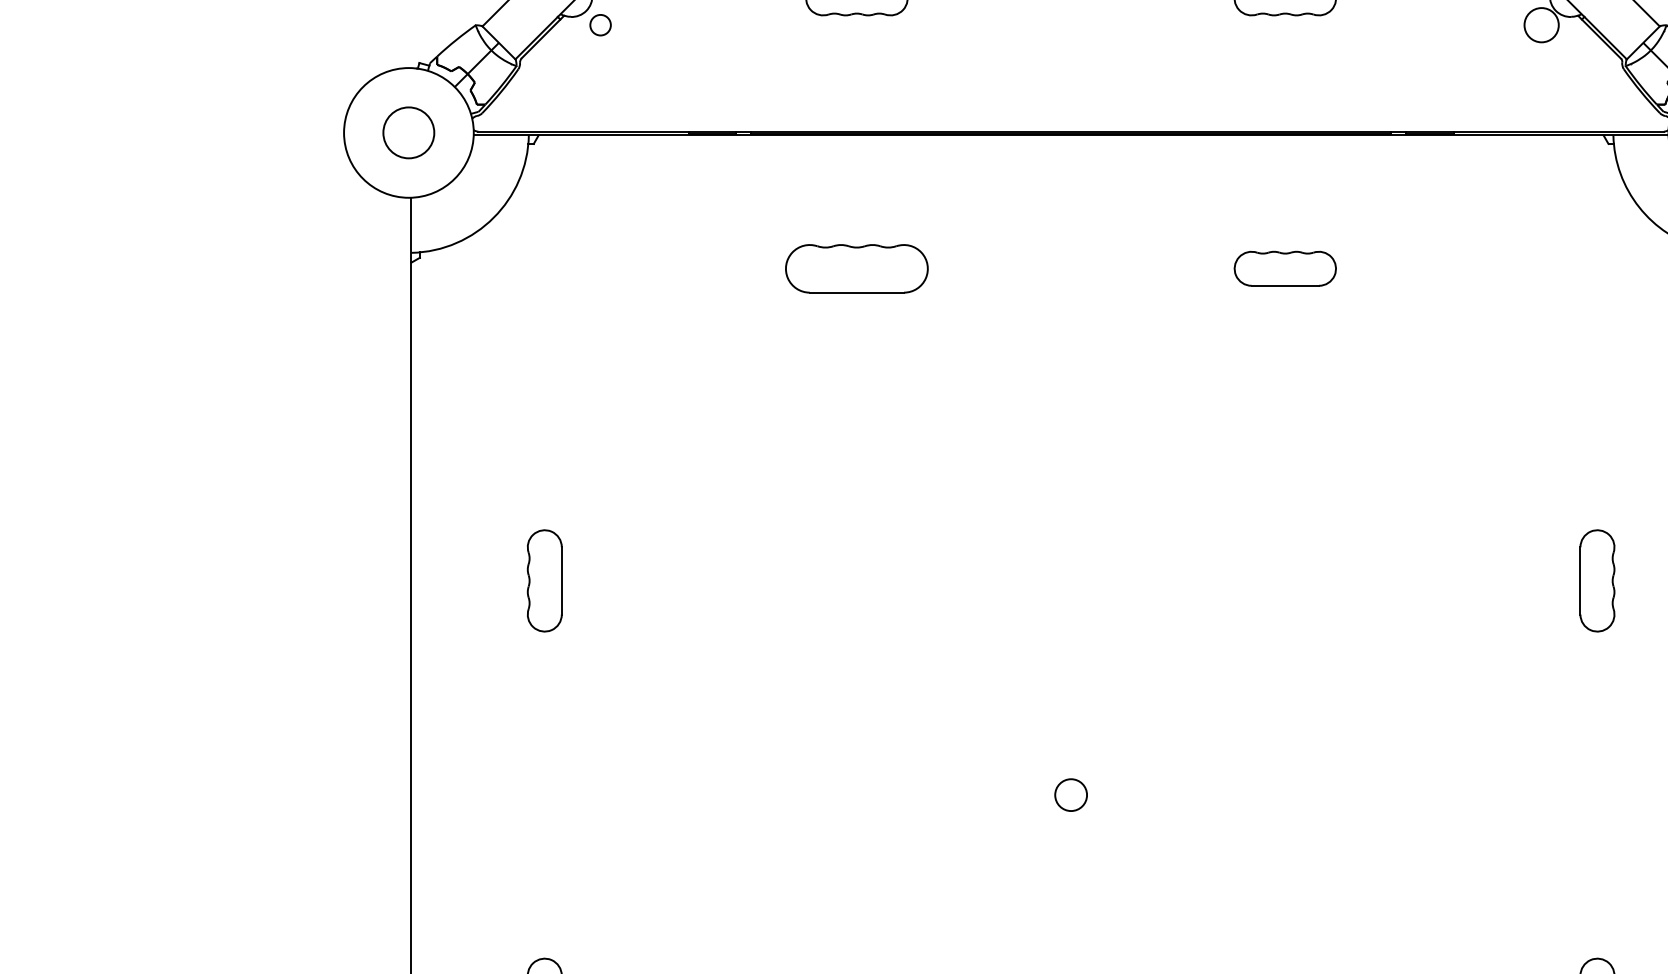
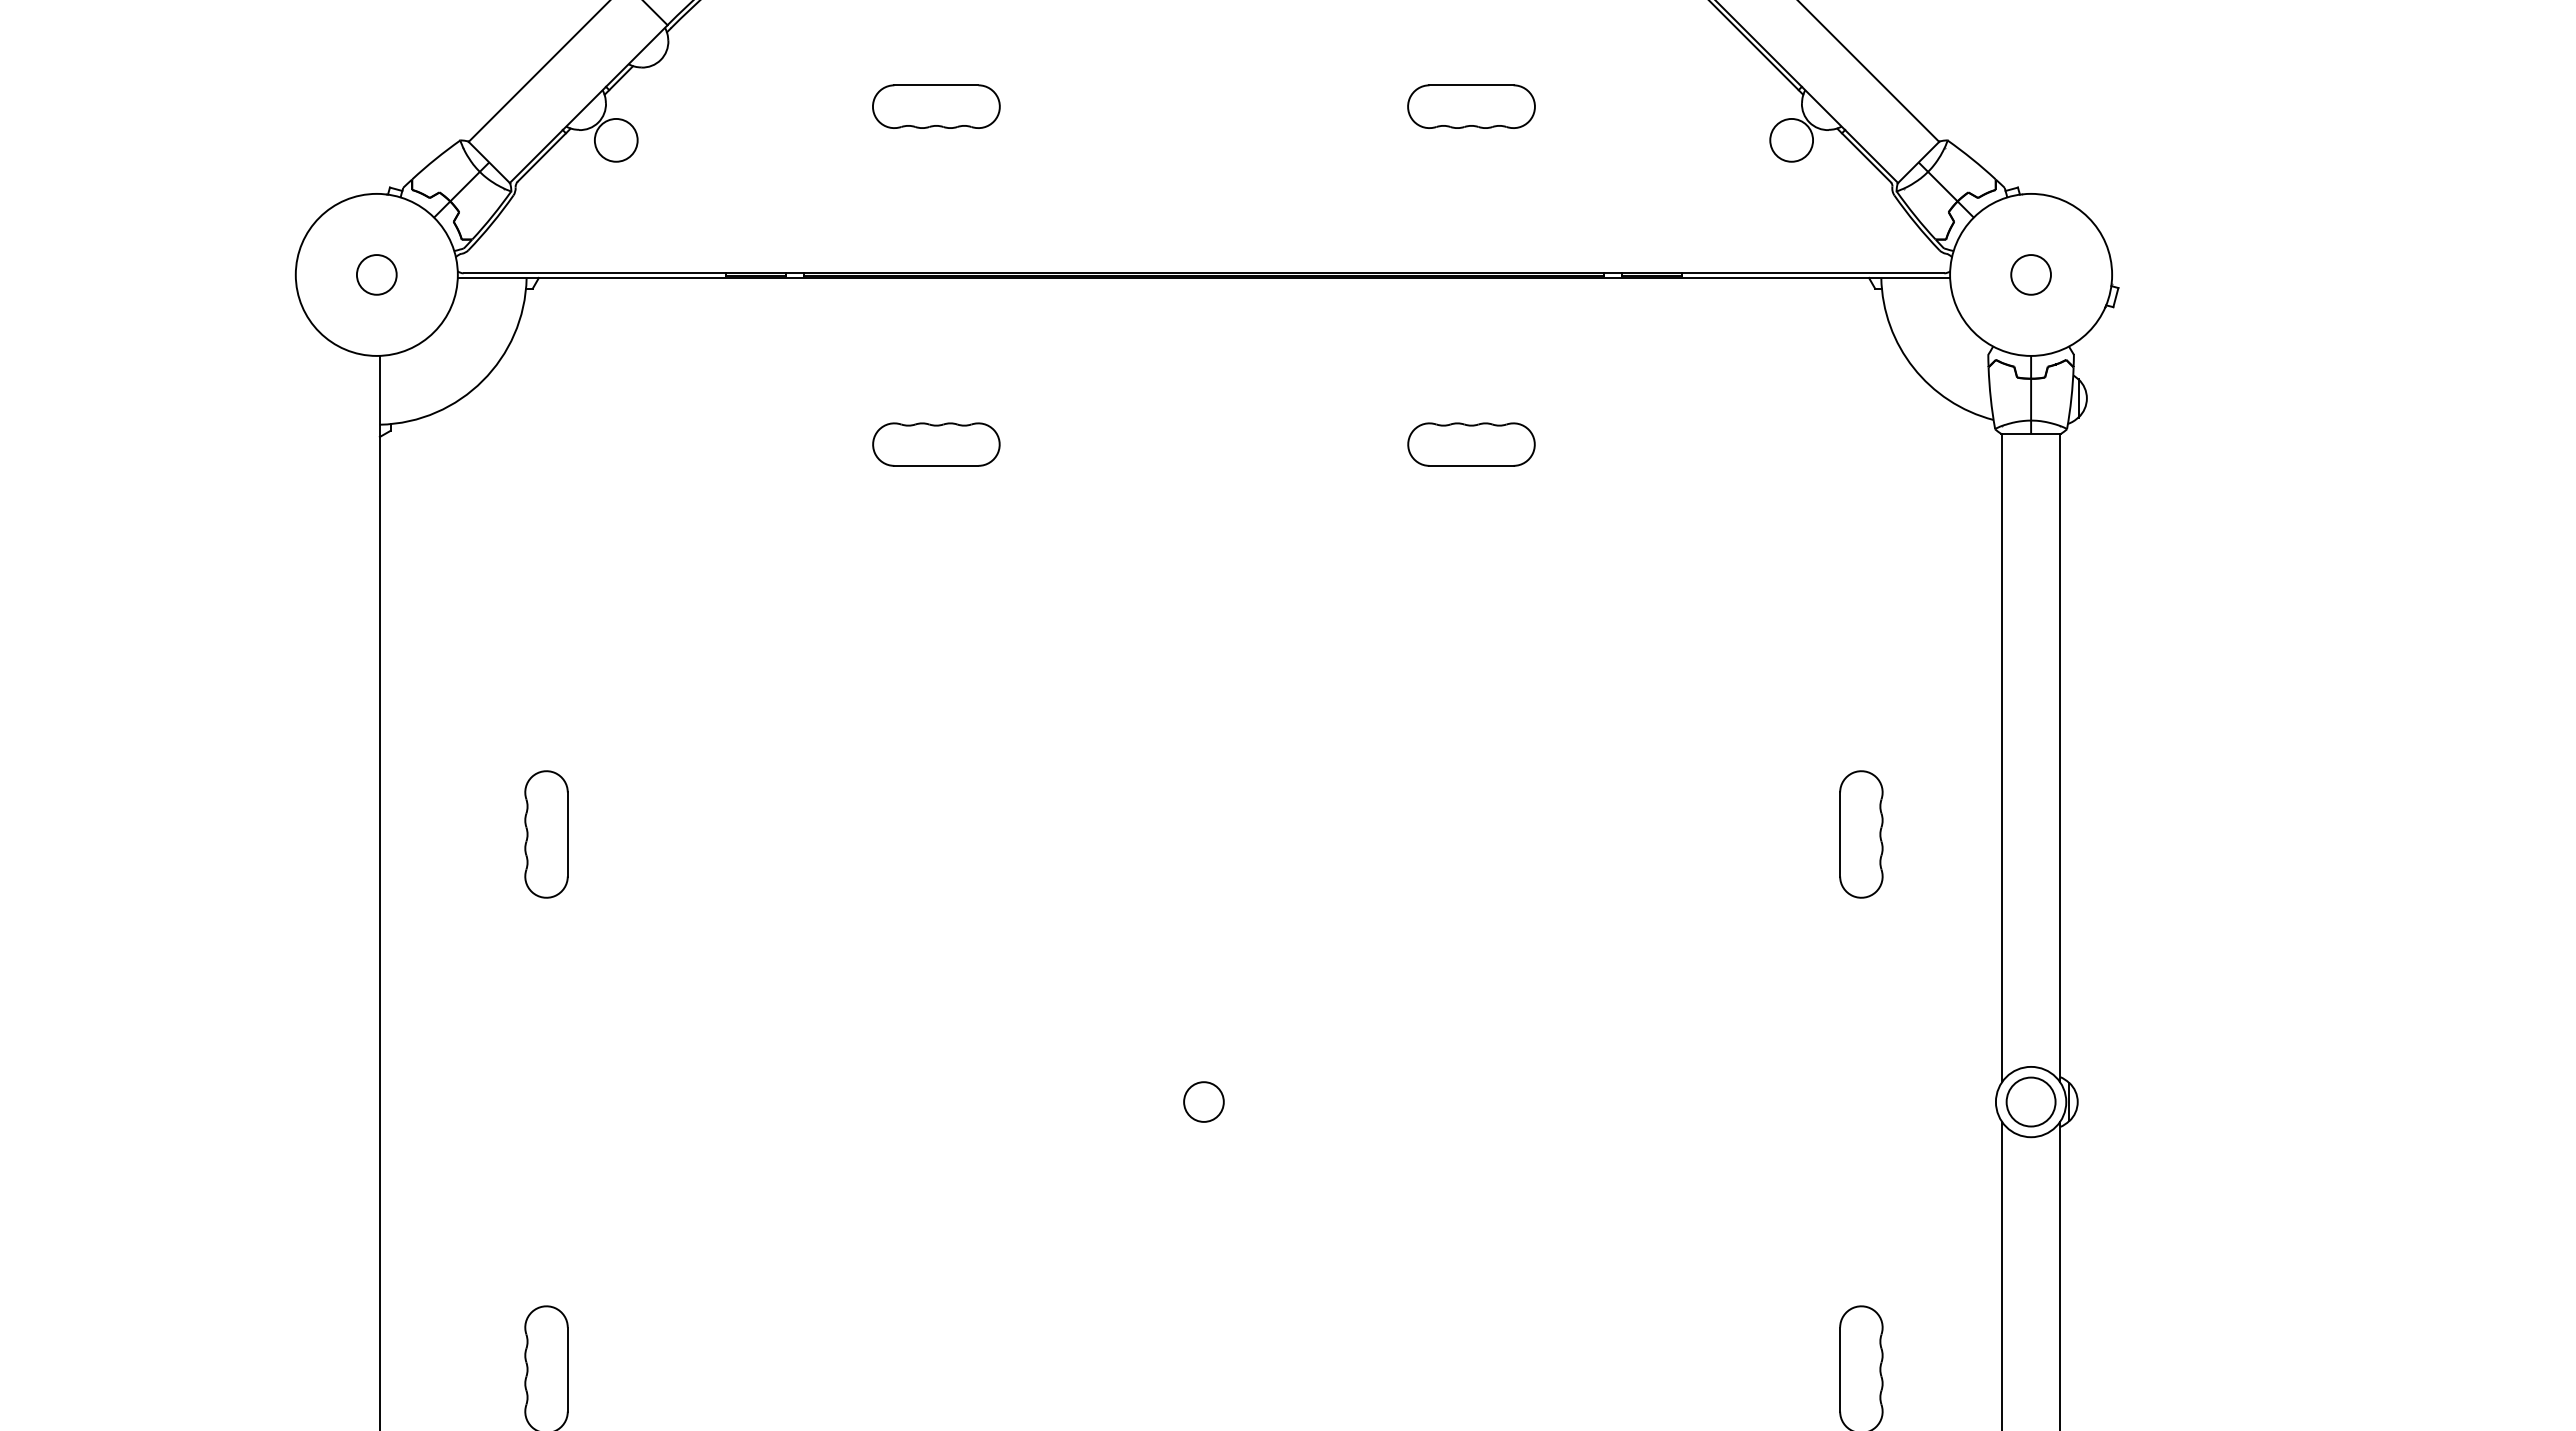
circle: (600, 24) -> (615, 139), size x1.67
circle: (408, 132) -> (376, 274), size x0.62
part: (857, 268) -> (936, 444), size x0.71

